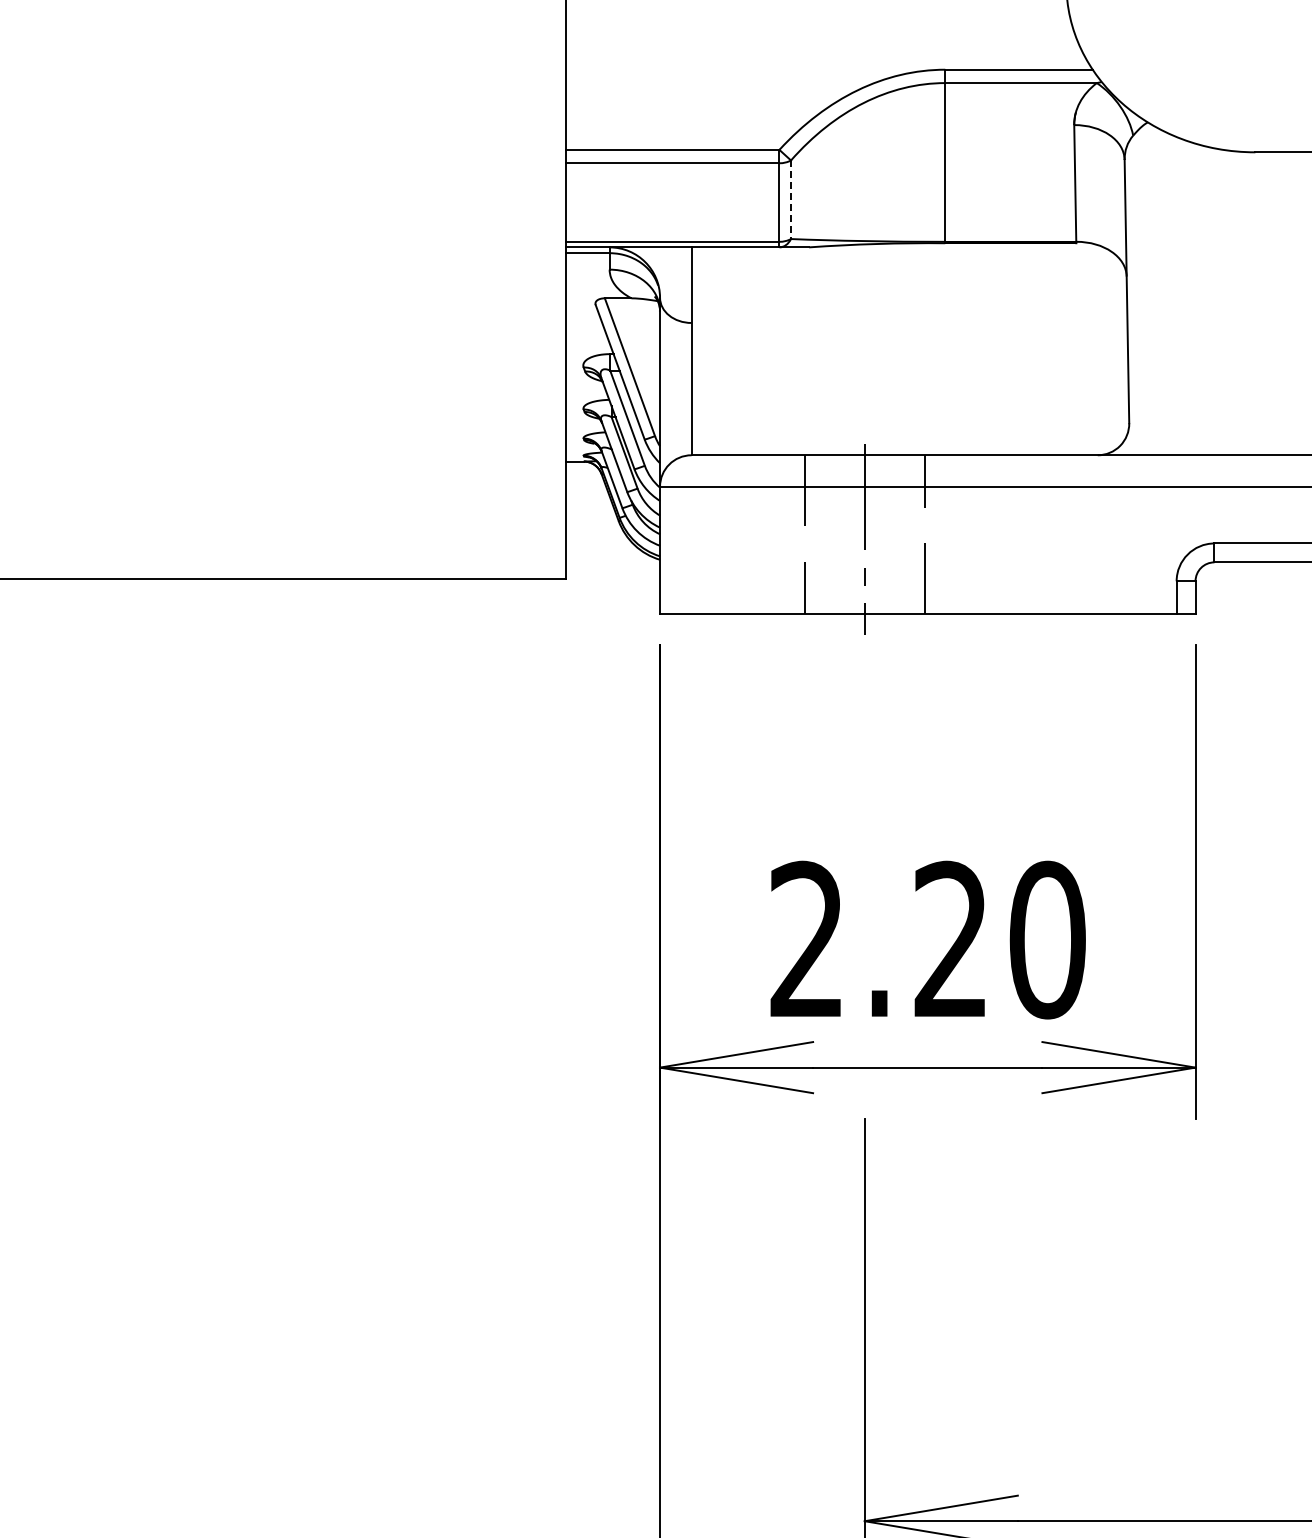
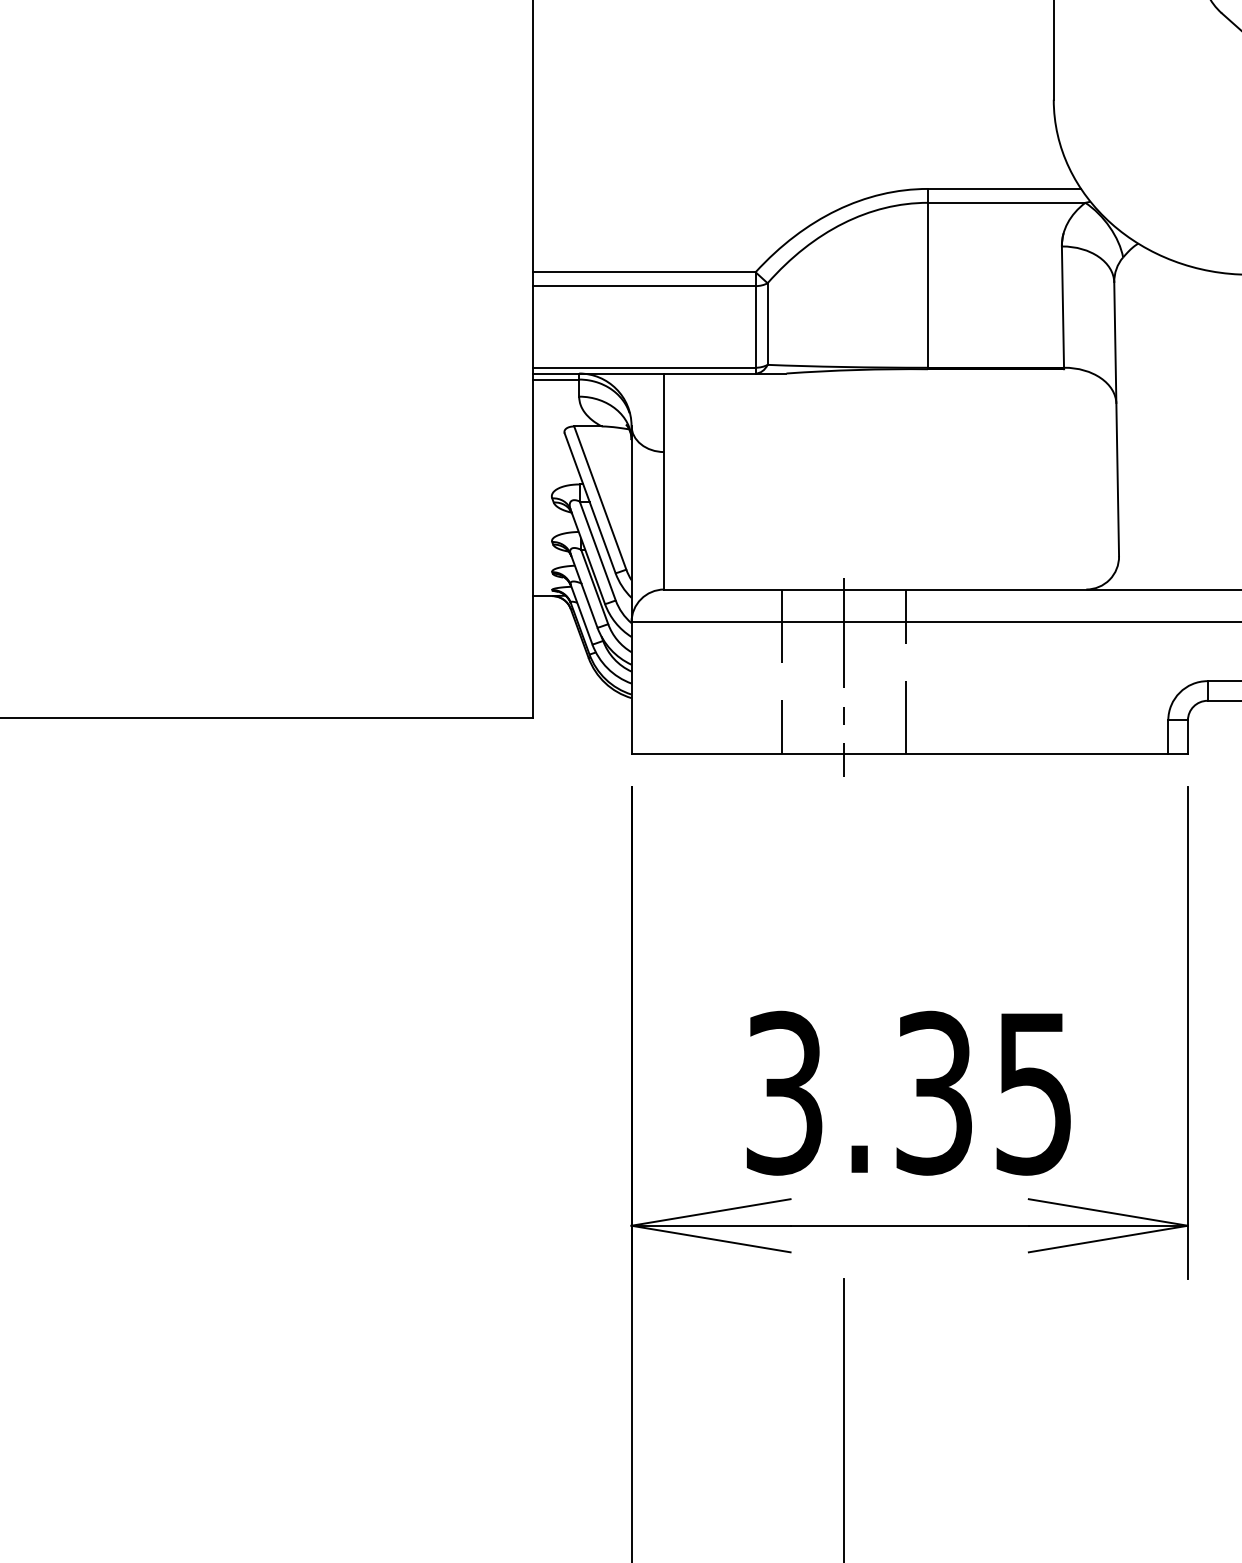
line: (791, 200) -> (768, 324), dashed -> solid
text: (927, 939) -> (909, 1092), 2.20 -> 3.35

